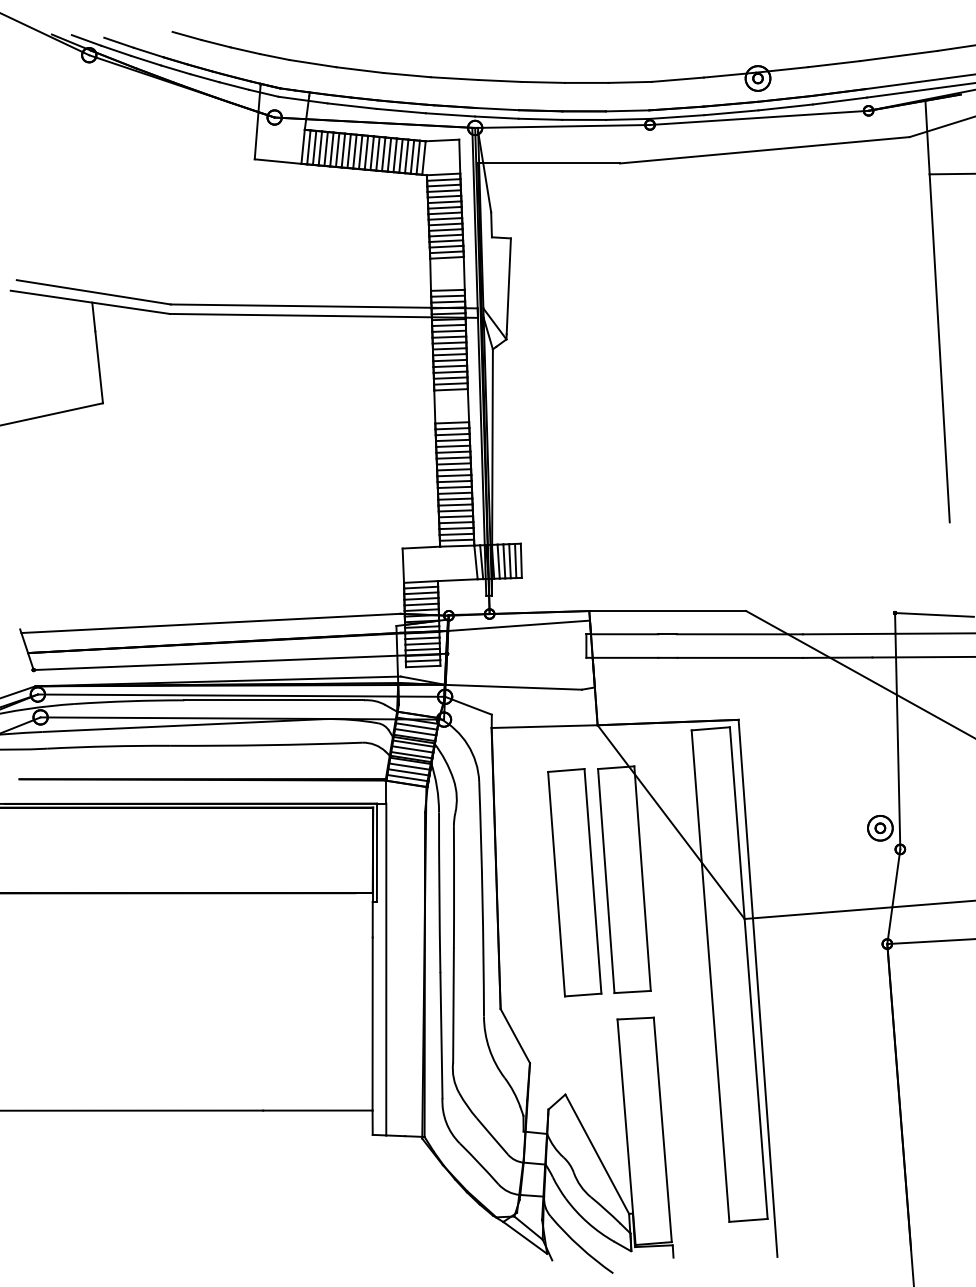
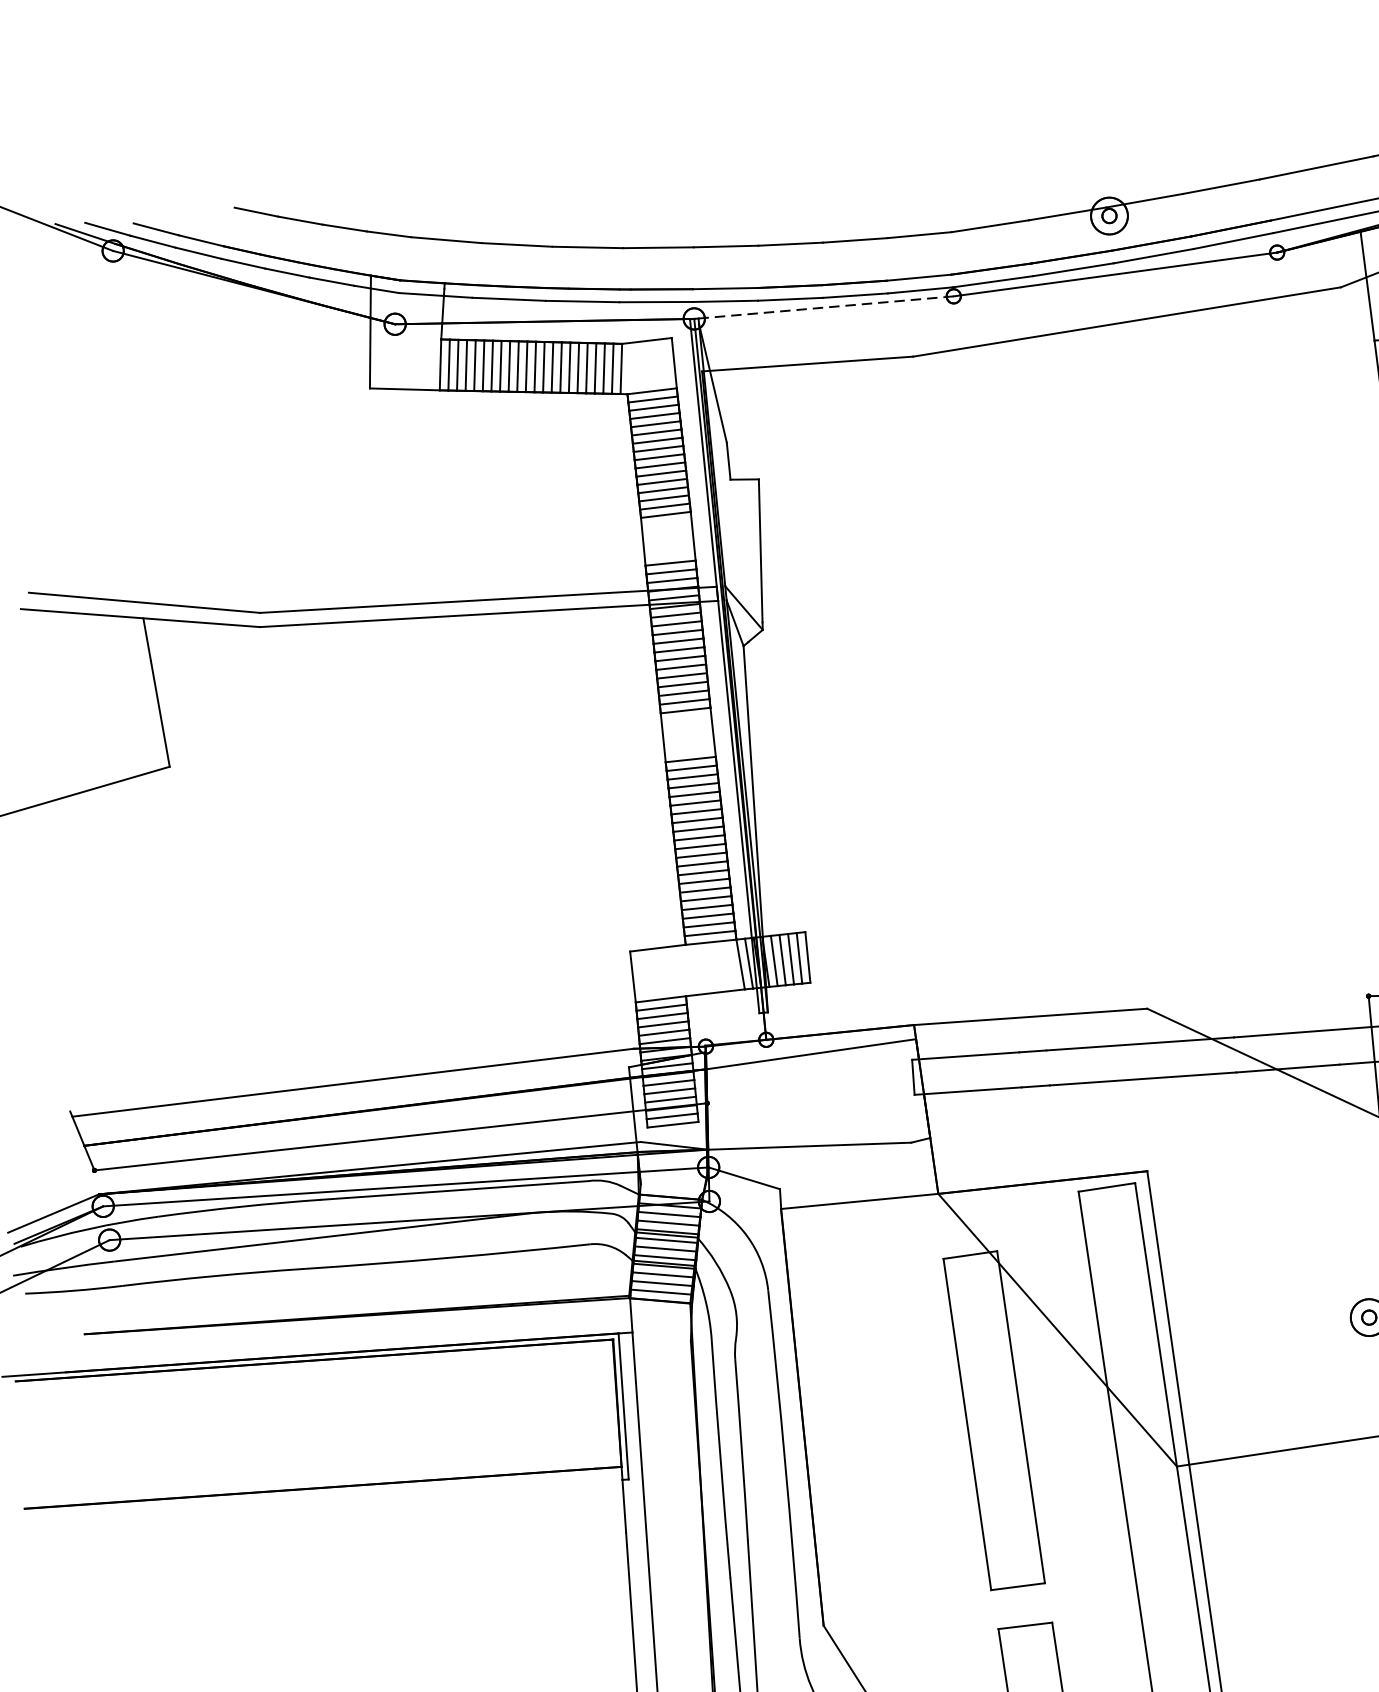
line: (562, 126) -> (823, 307), solid -> dashed
part: (574, 882) -> (920, 1429), removed

